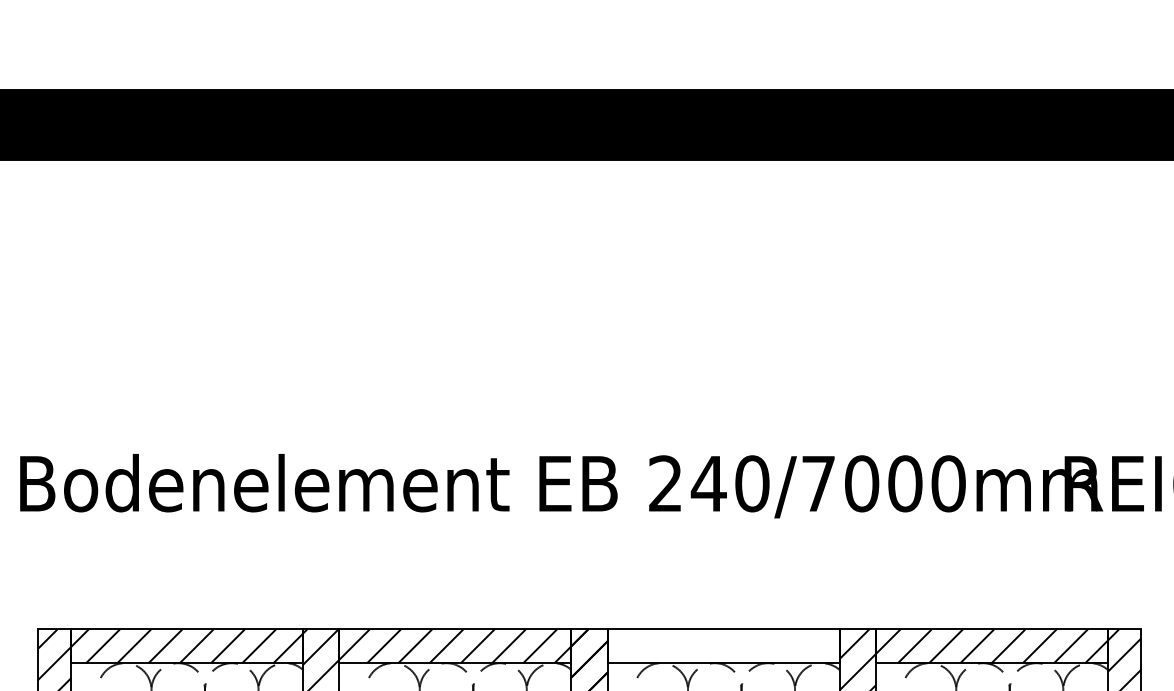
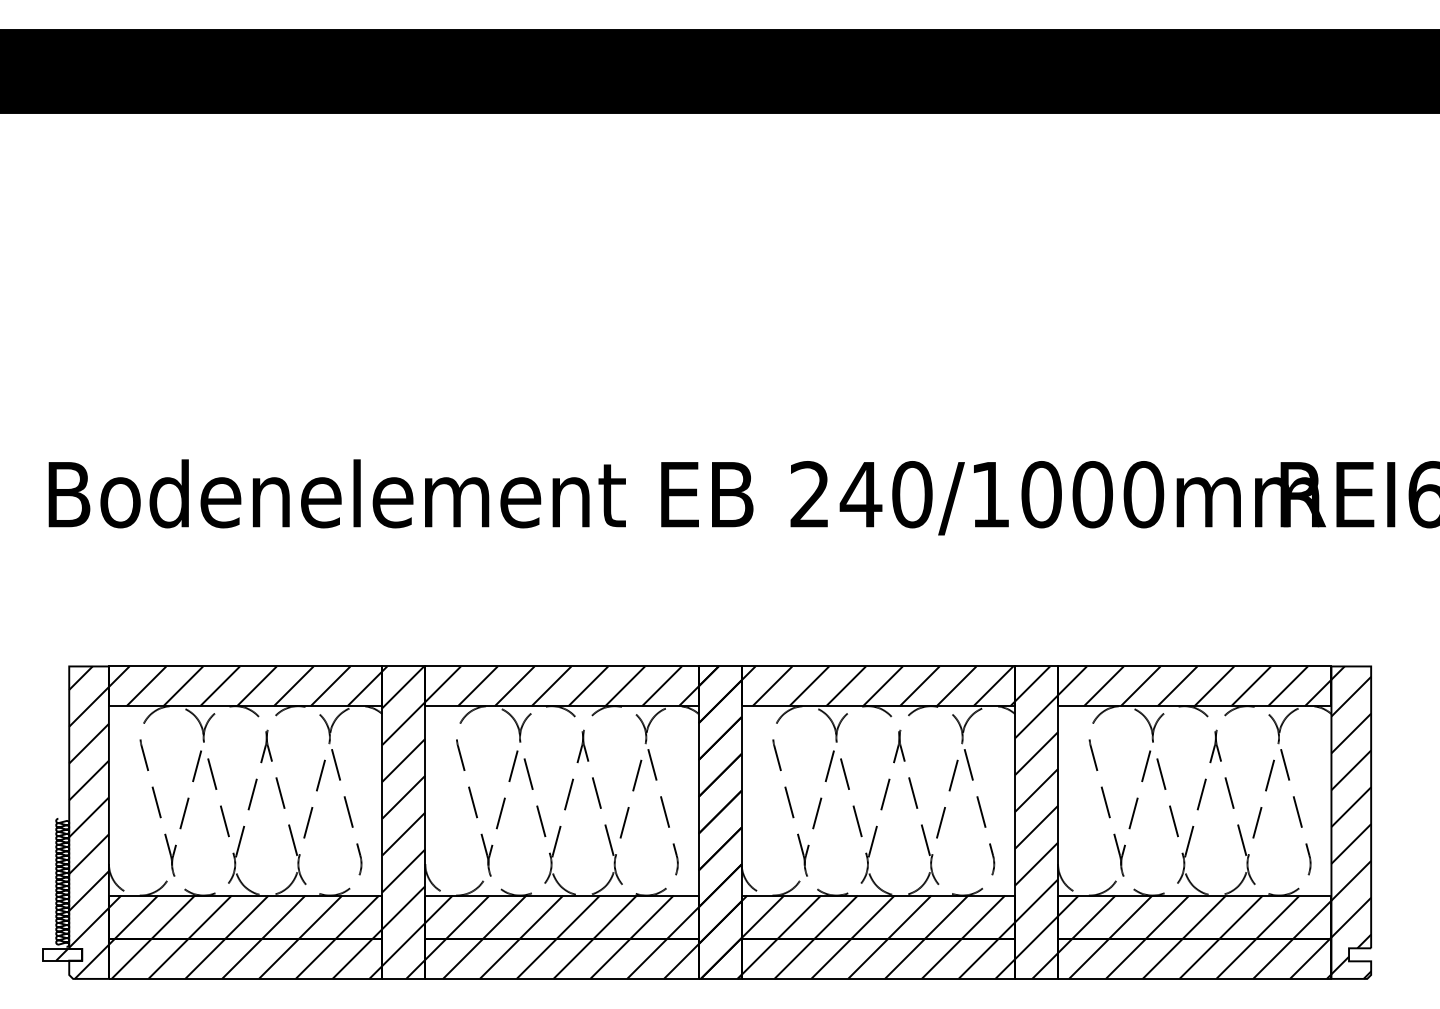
text: (818, 483) -> (990, 494), 240/7000mm -> 240/1000mm
hatch: (723, 646) -> (878, 686), added

